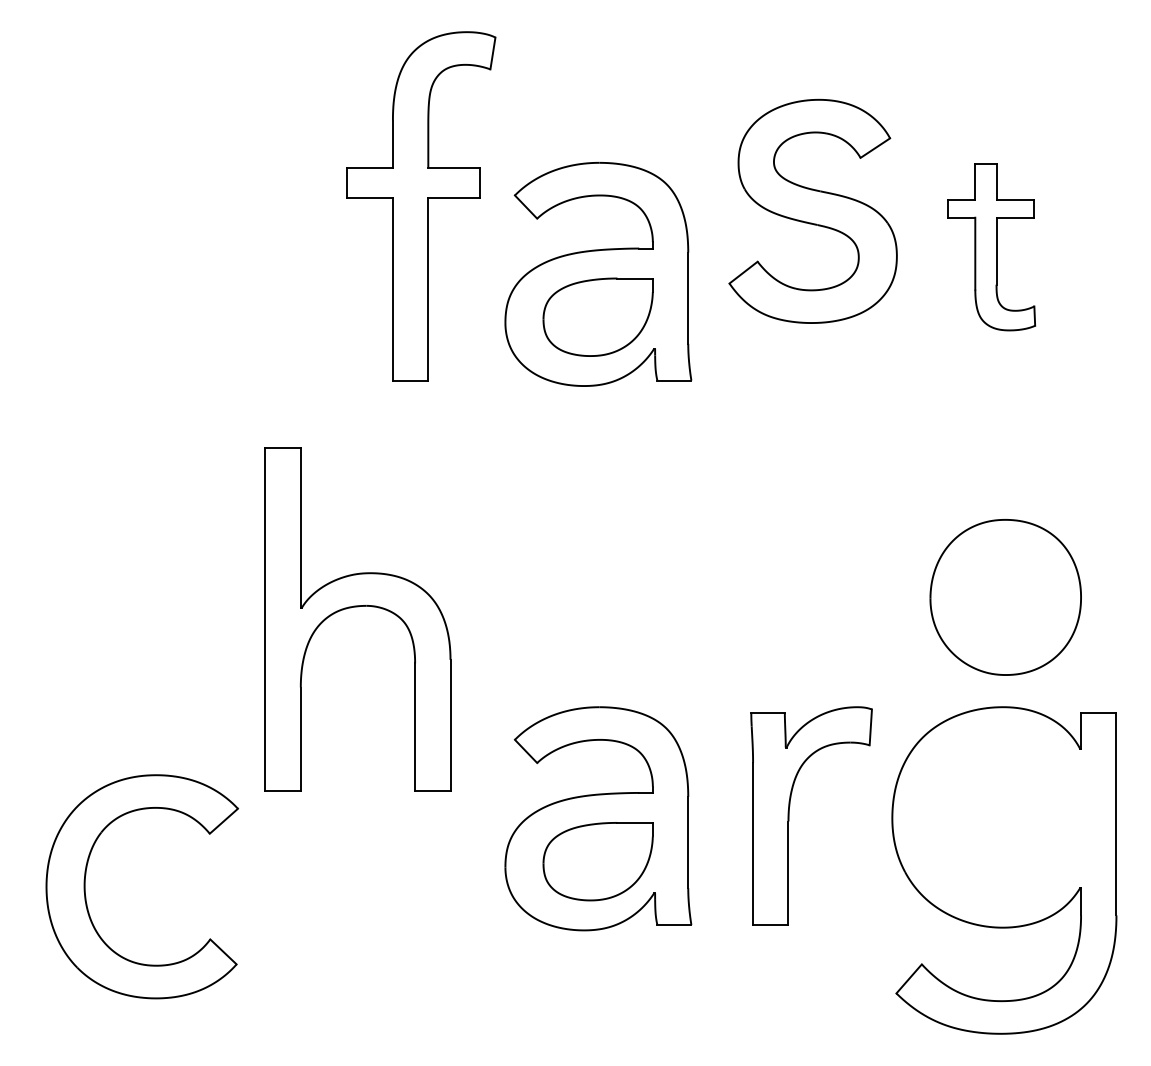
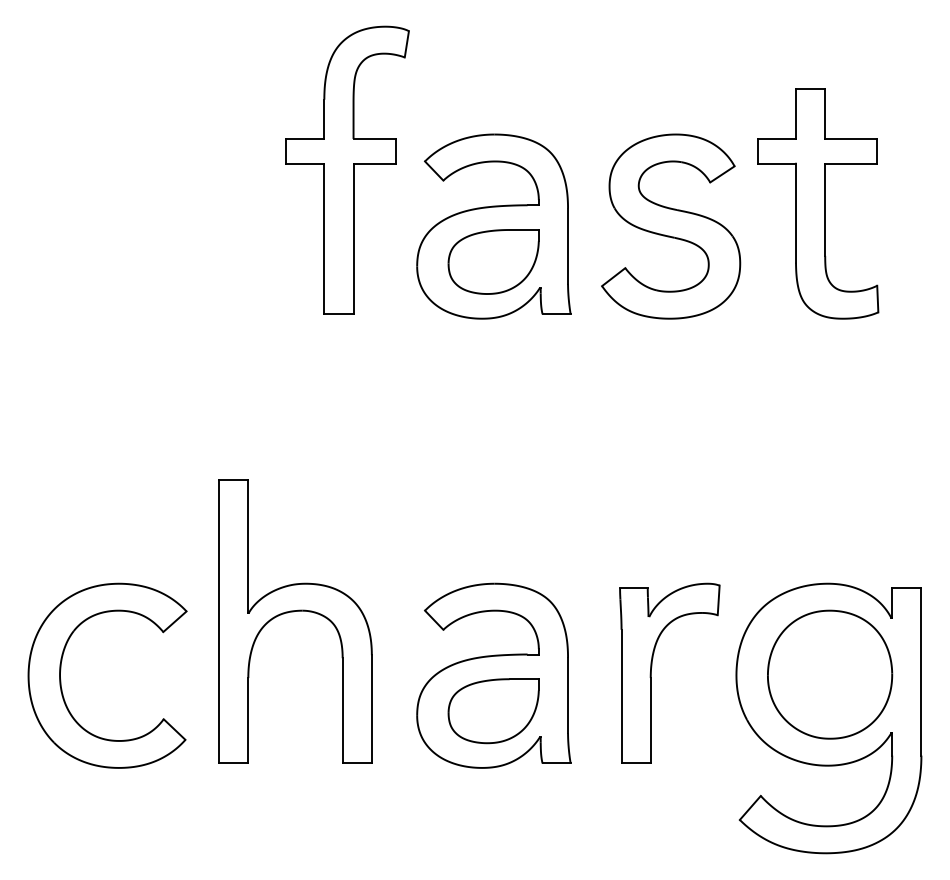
part: (812, 210) -> (670, 225), moved
part: (991, 246) -> (818, 203), size x1.67
part: (1005, 597) -> (829, 674), moved
part: (357, 607) -> (295, 612), moved
part: (86, 896) -> (61, 683), moved

